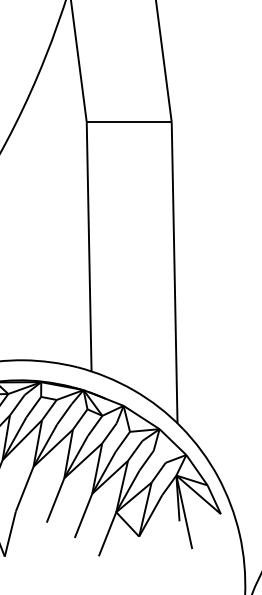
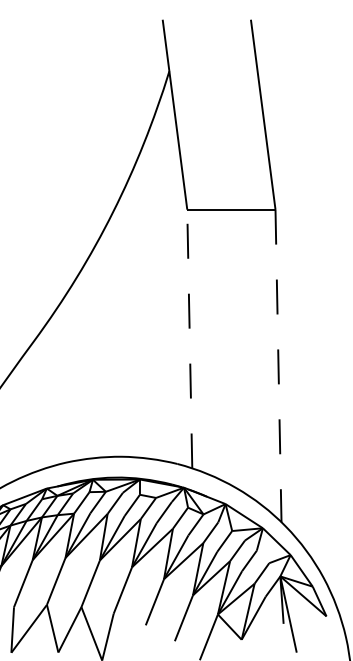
line: (88, 246) -> (189, 338), solid -> dashed
line: (174, 273) -> (278, 366), solid -> dashed

